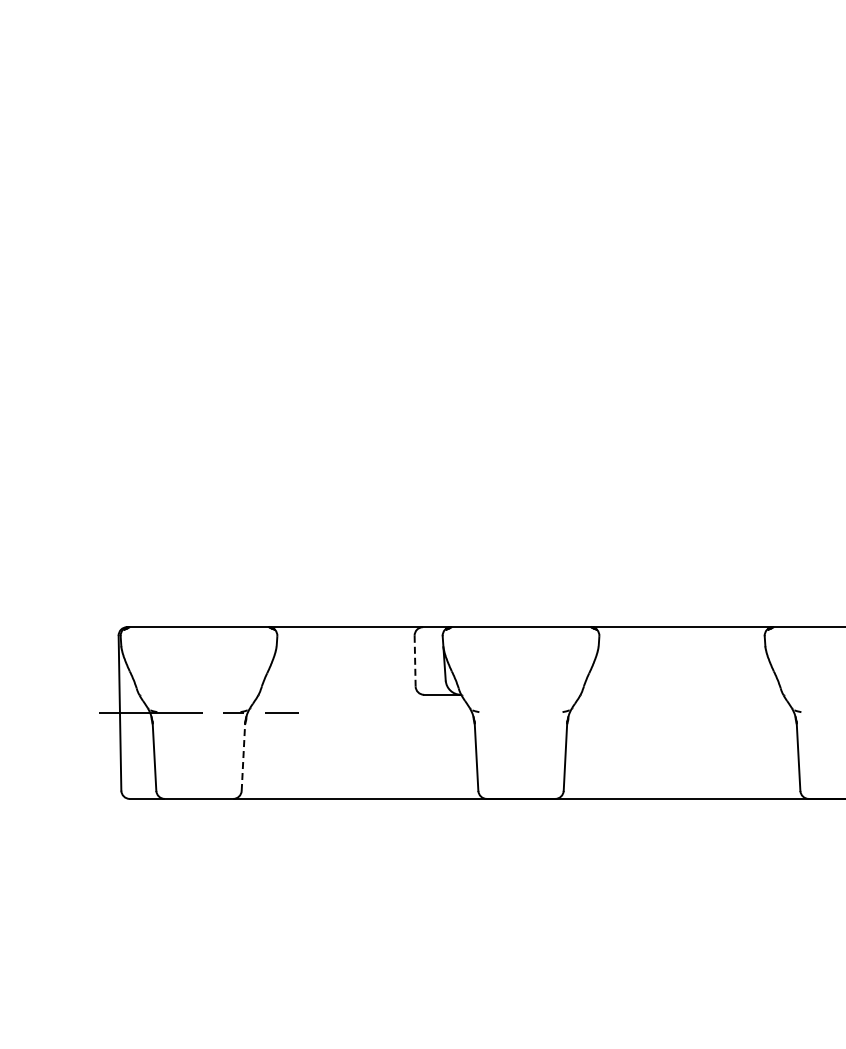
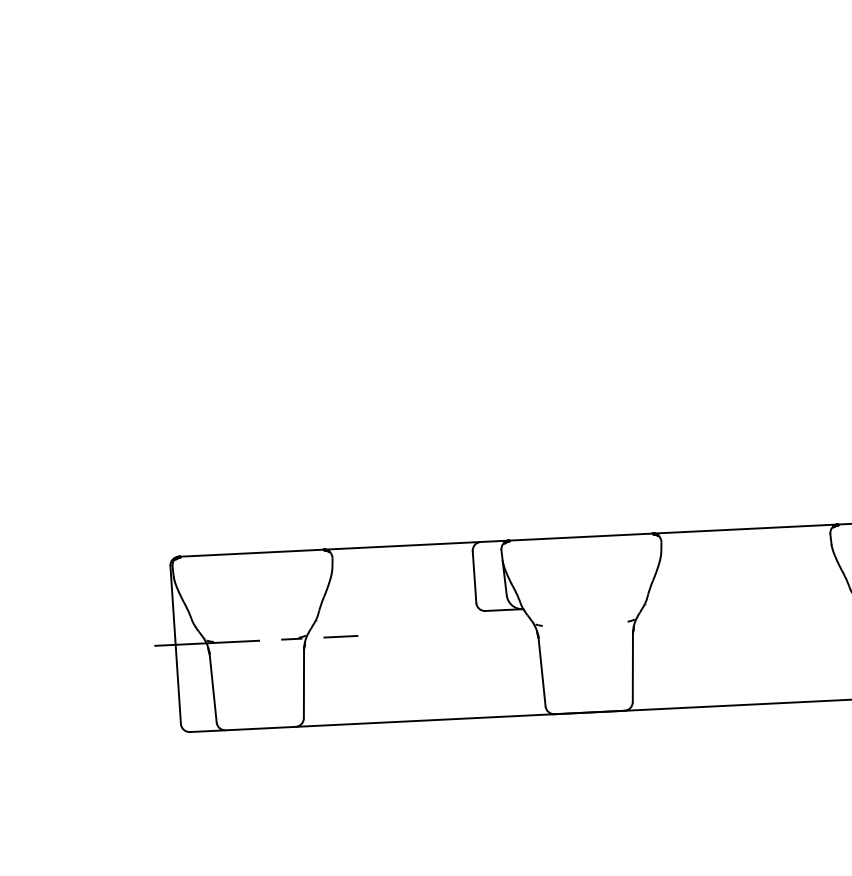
line: (415, 661) -> (474, 577), dashed -> solid
line: (243, 756) -> (303, 683), dashed -> solid

